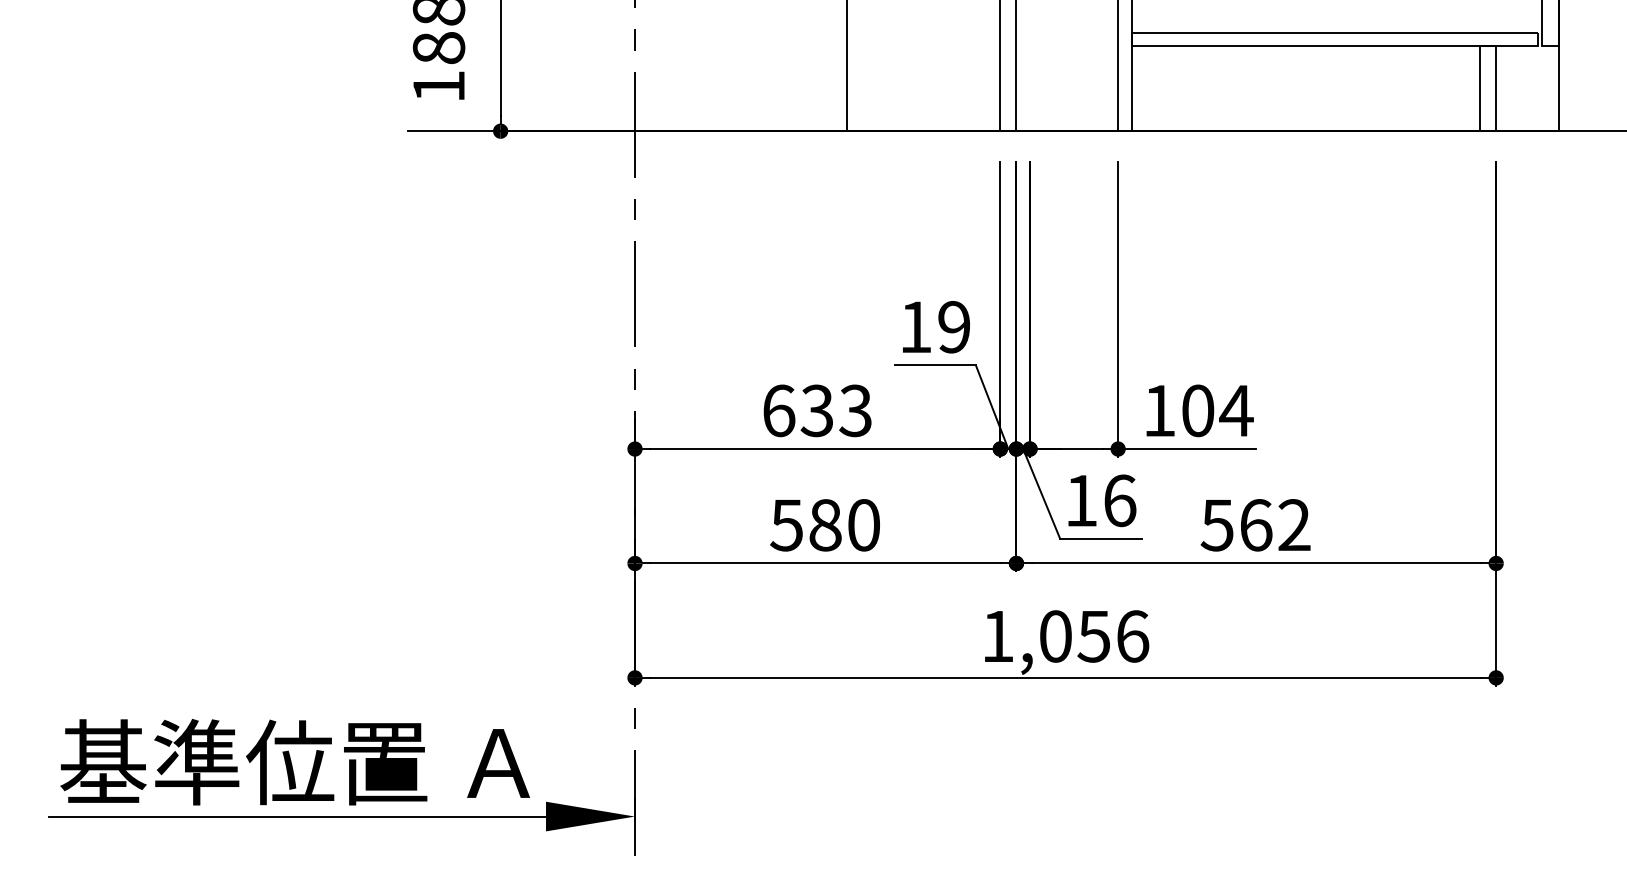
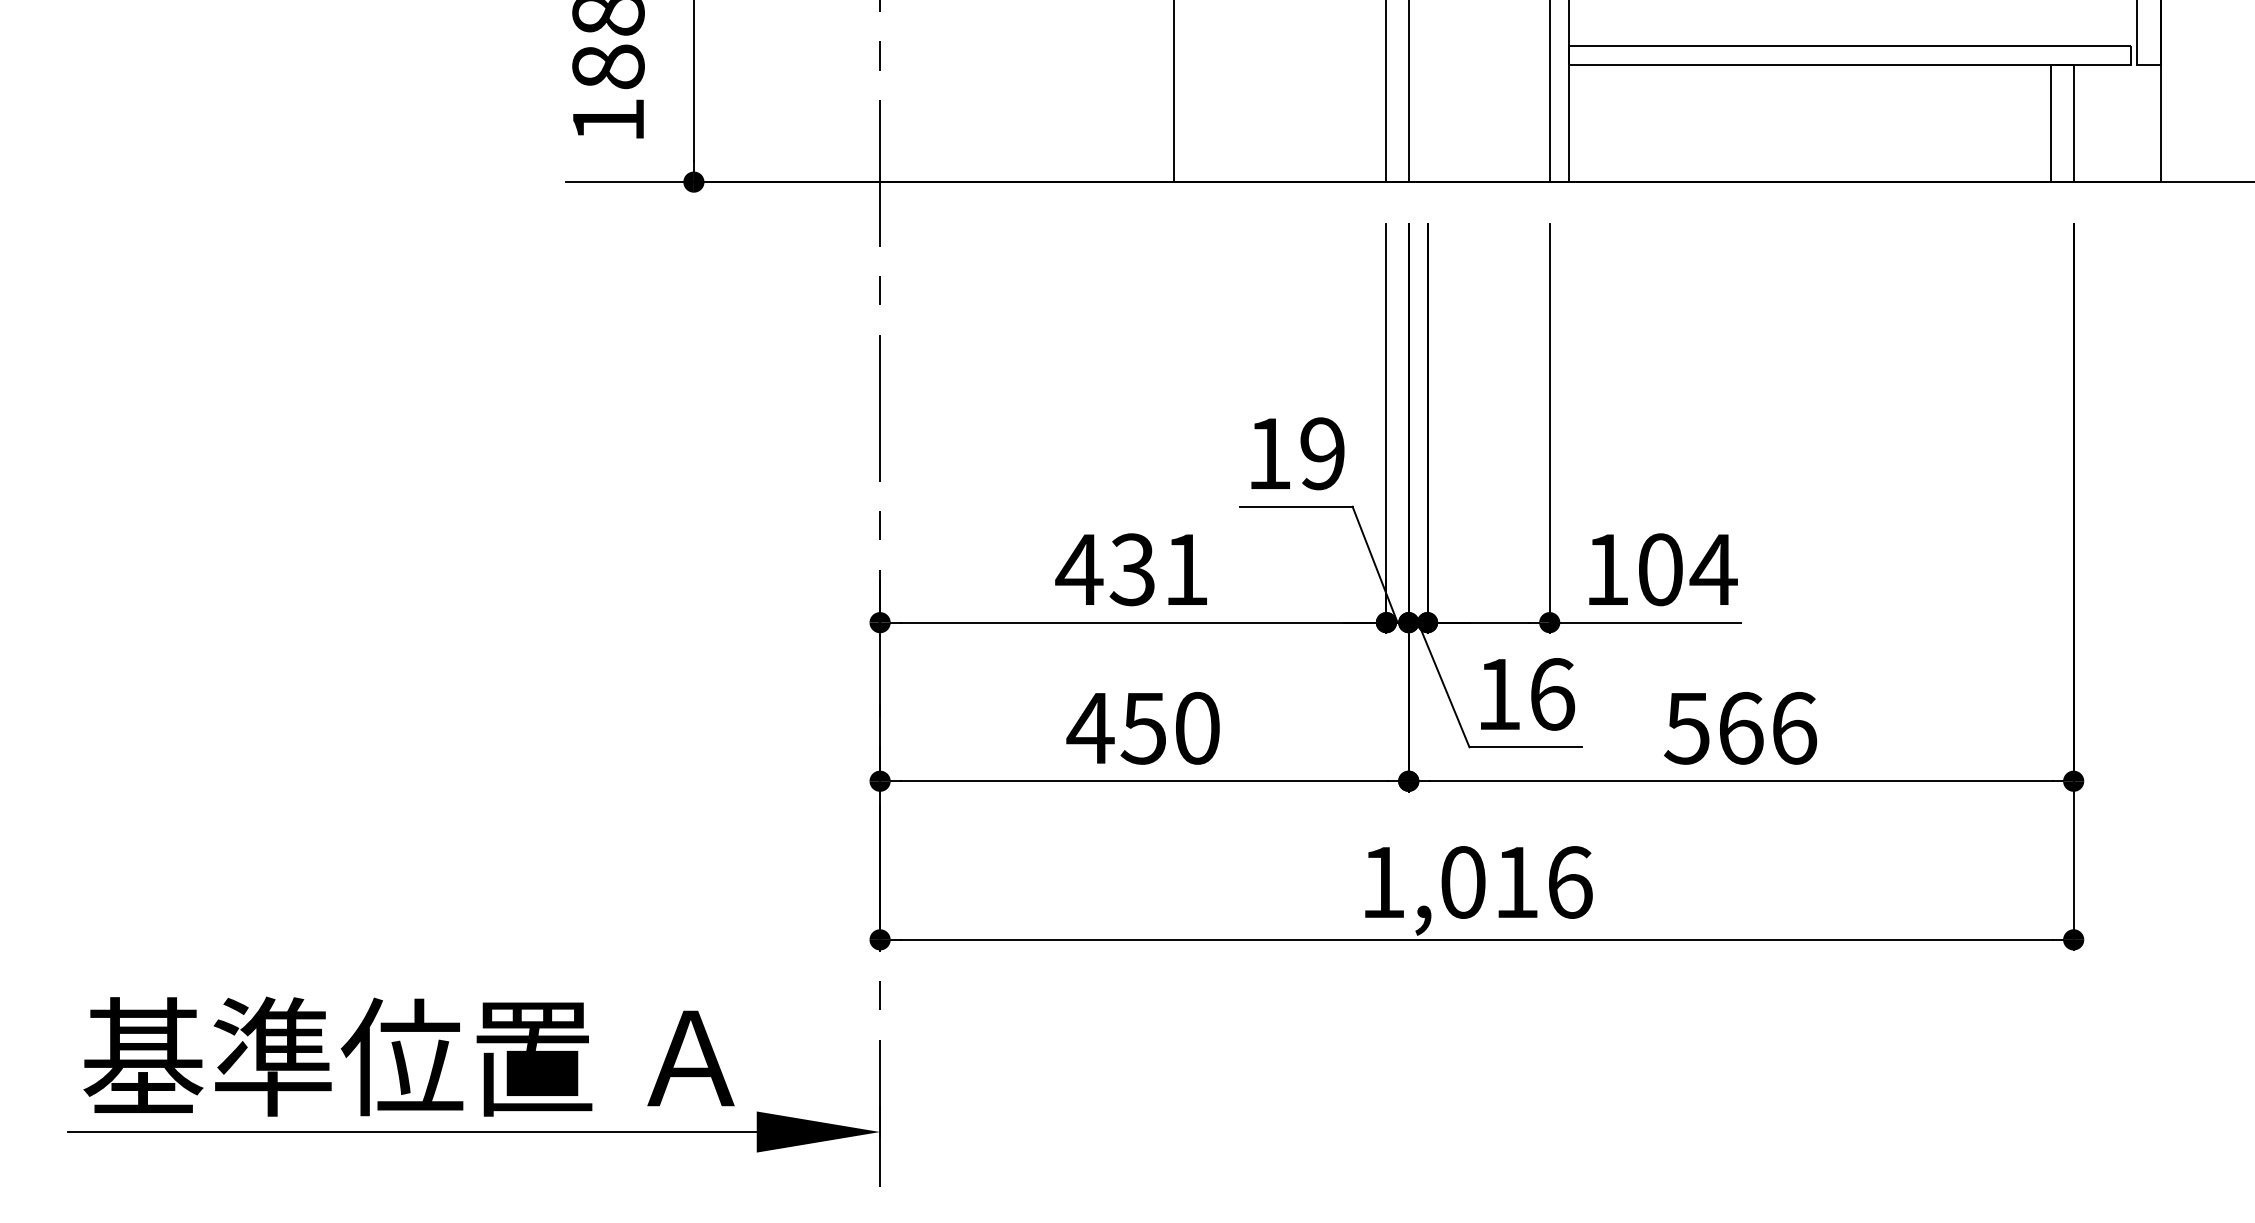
text: (816, 410) -> (1131, 569), 633 -> 431
text: (1294, 524) -> (1794, 727), 562 -> 566
text: (805, 525) -> (1116, 728), 580 -> 450
text: (1093, 636) -> (1515, 882), 1,056 -> 1,016

